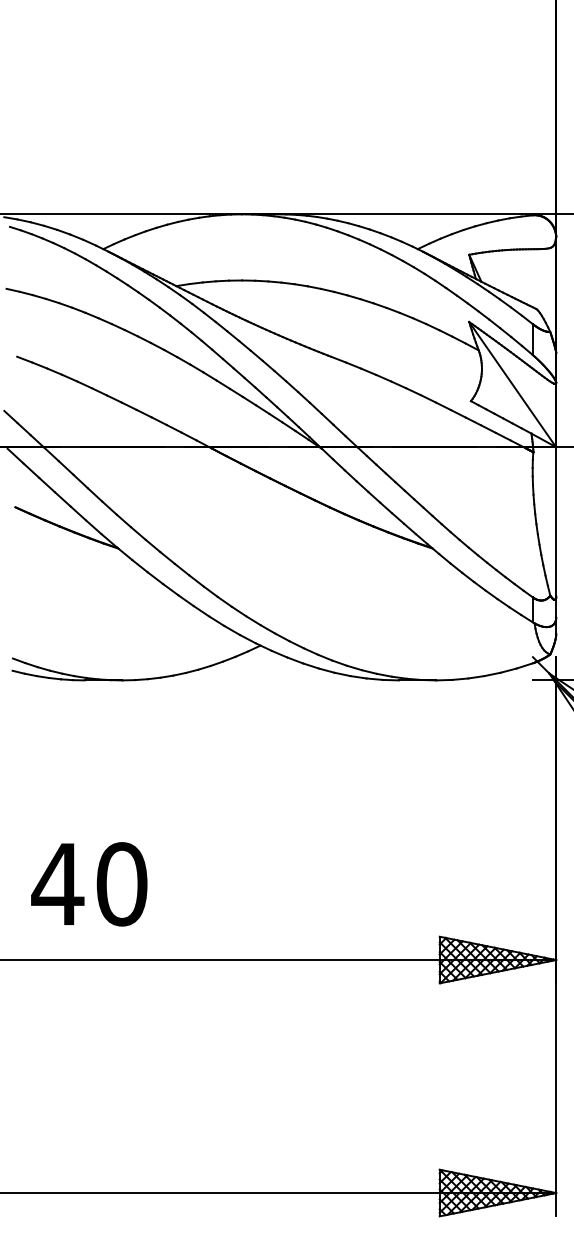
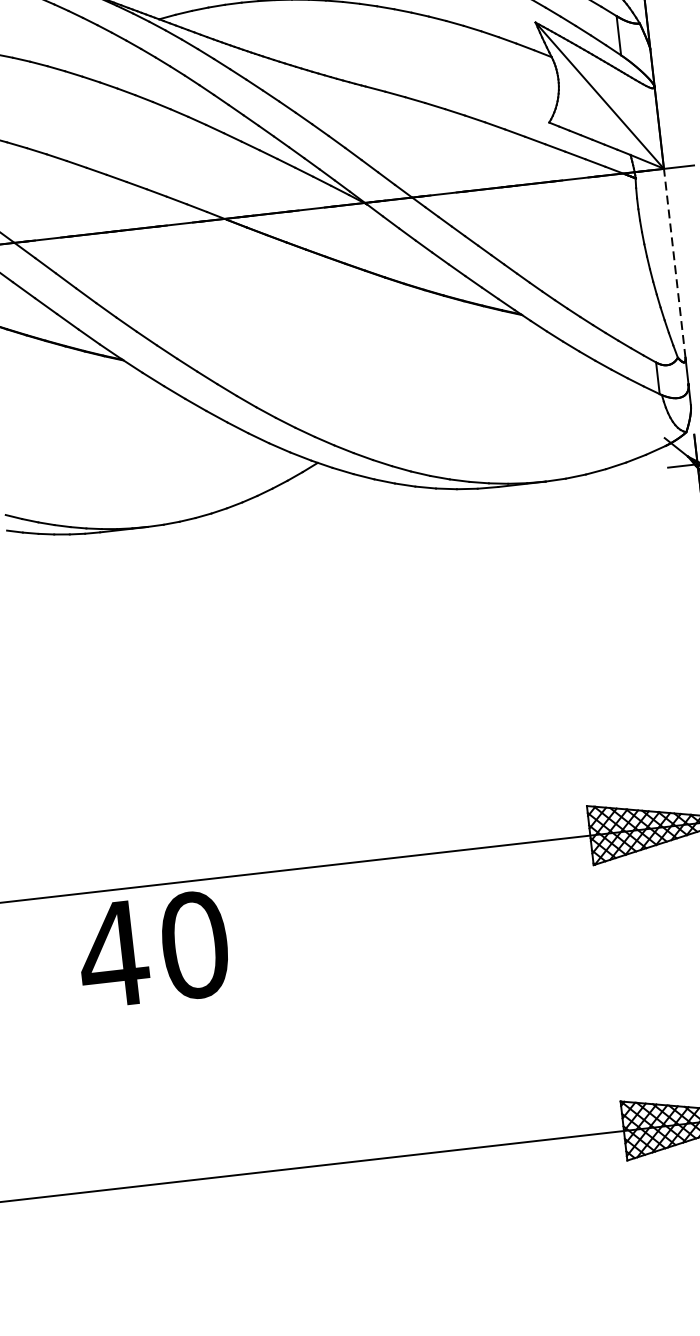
line: (556, 521) -> (675, 262), solid -> dashed
text: (89, 884) -> (153, 950), moved

